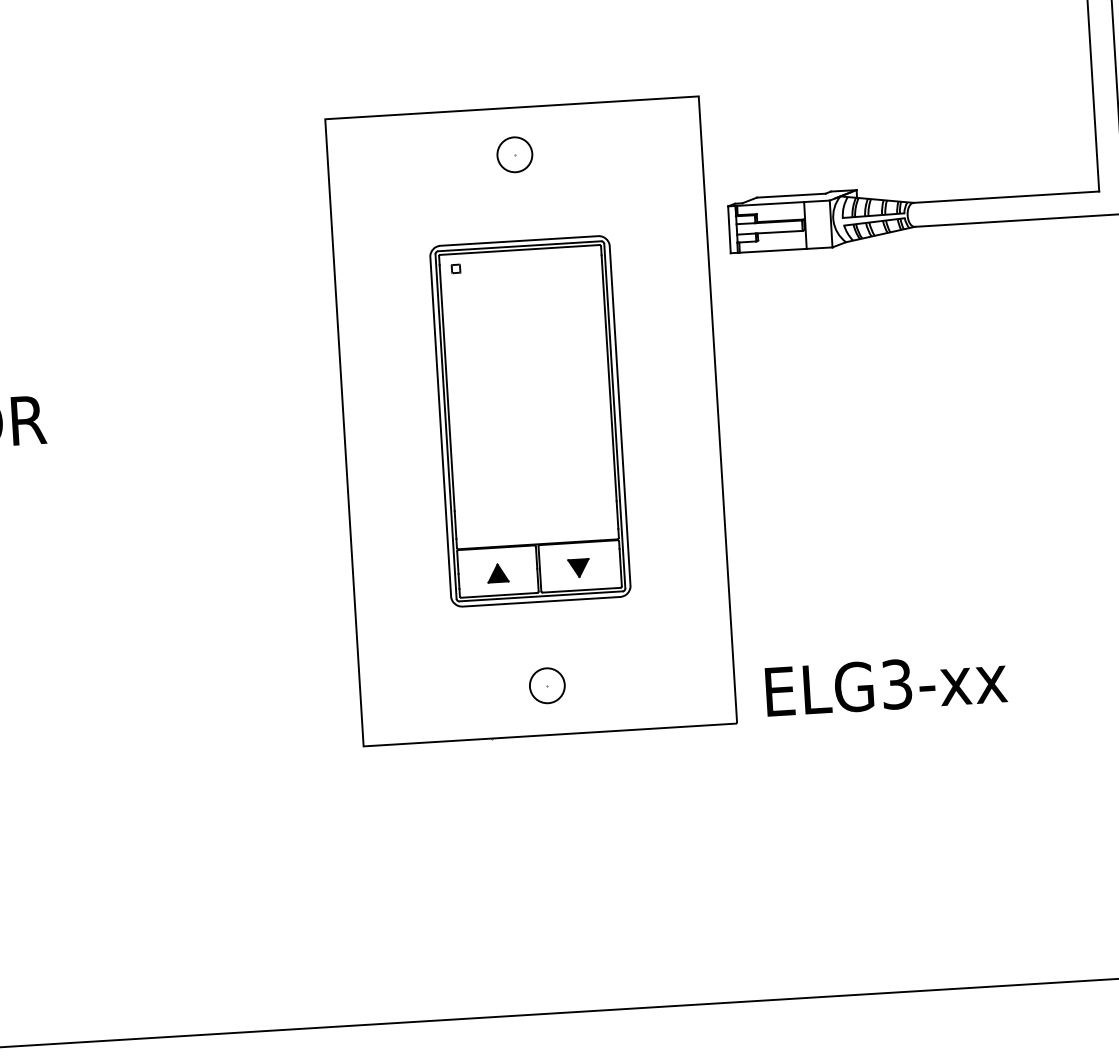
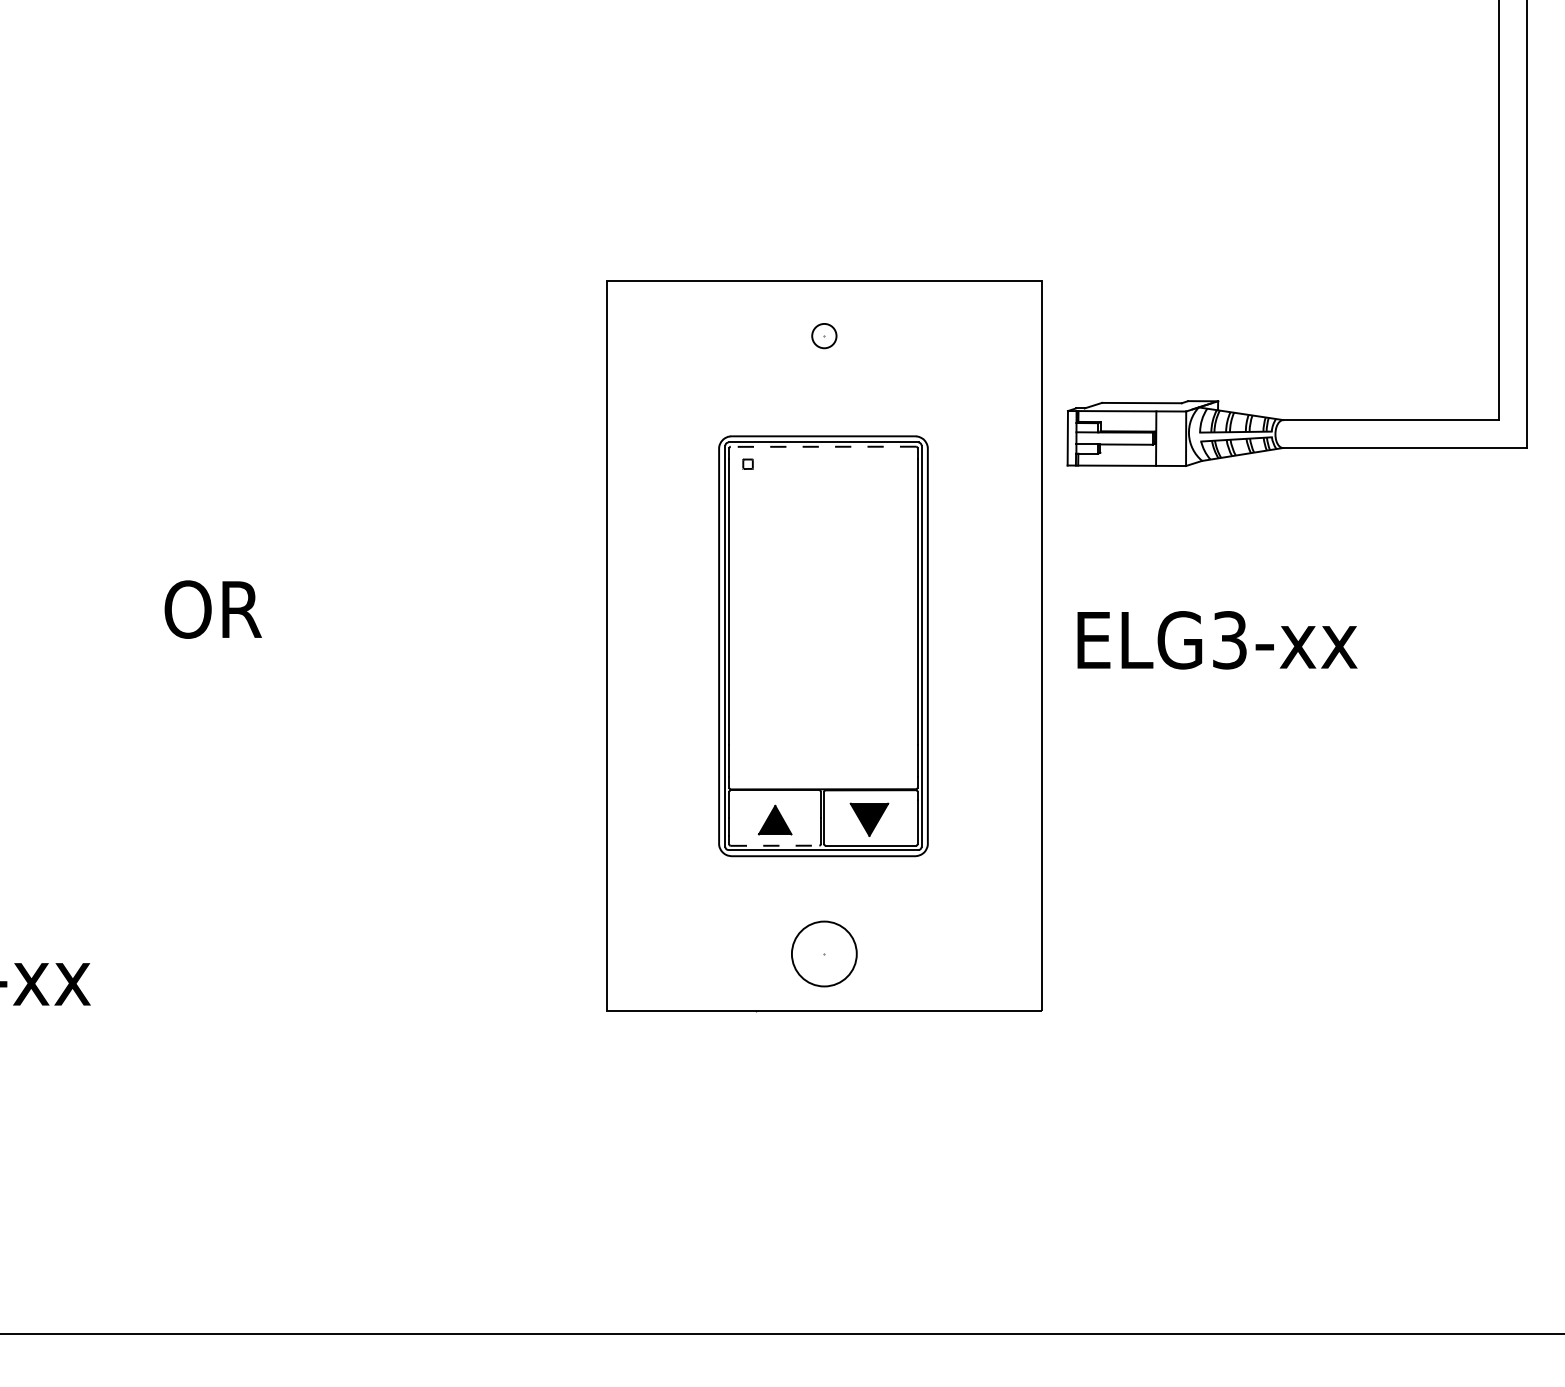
circle: (514, 154) -> (824, 335), size x0.6
line: (519, 249) -> (823, 446), solid -> dashed
part: (578, 568) -> (868, 820), size x1.6
part: (497, 572) -> (774, 819), size x1.4
line: (499, 595) -> (775, 845), solid -> dashed
circle: (547, 685) -> (824, 953), size x1.6
text: (886, 685) -> (1217, 640), moved

